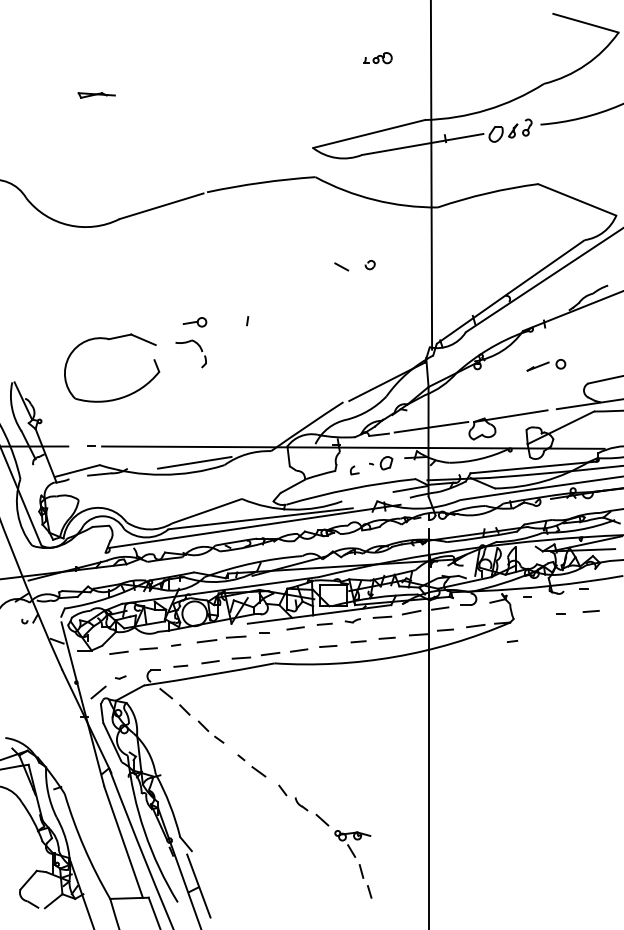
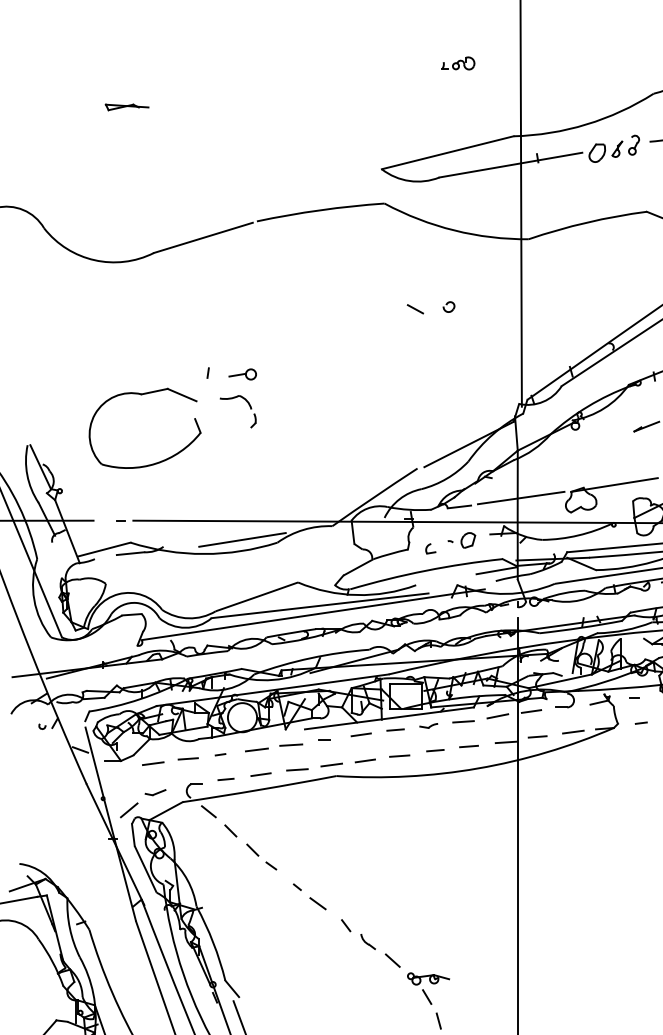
line: (247, 321) -> (208, 373), moved
line: (512, 641) -> (641, 723), moved
part: (120, 677) -> (155, 792), size x1.67

